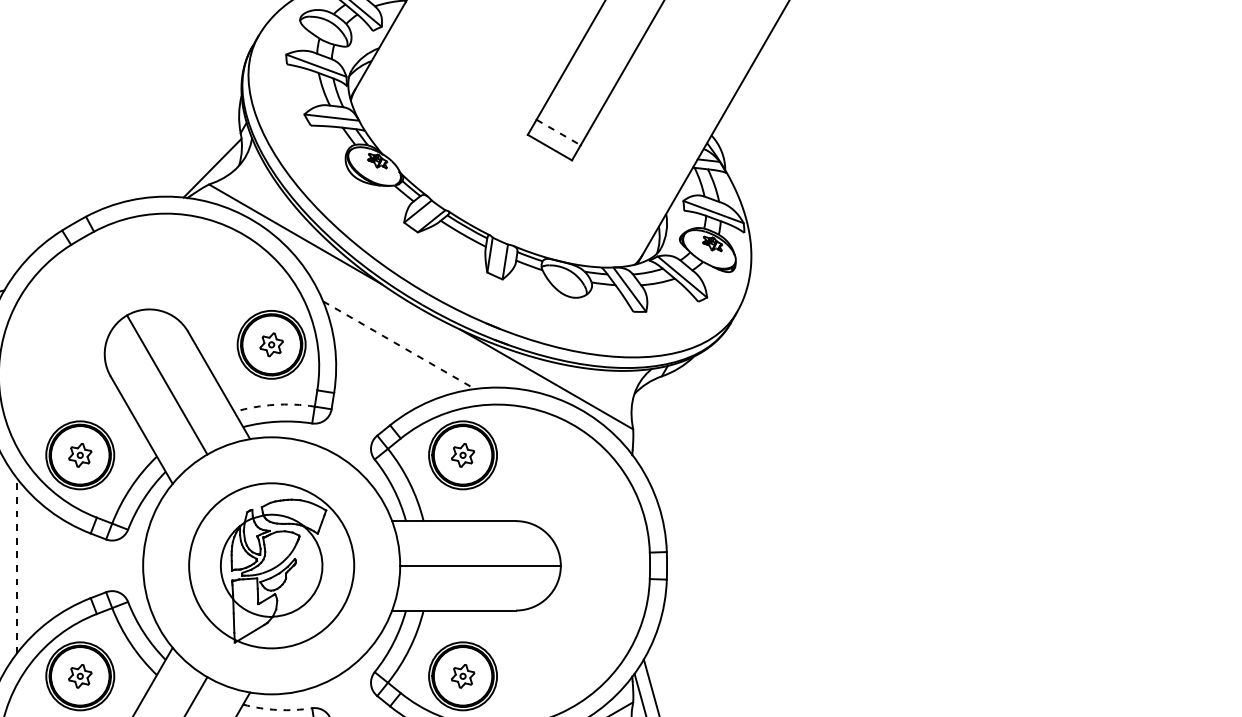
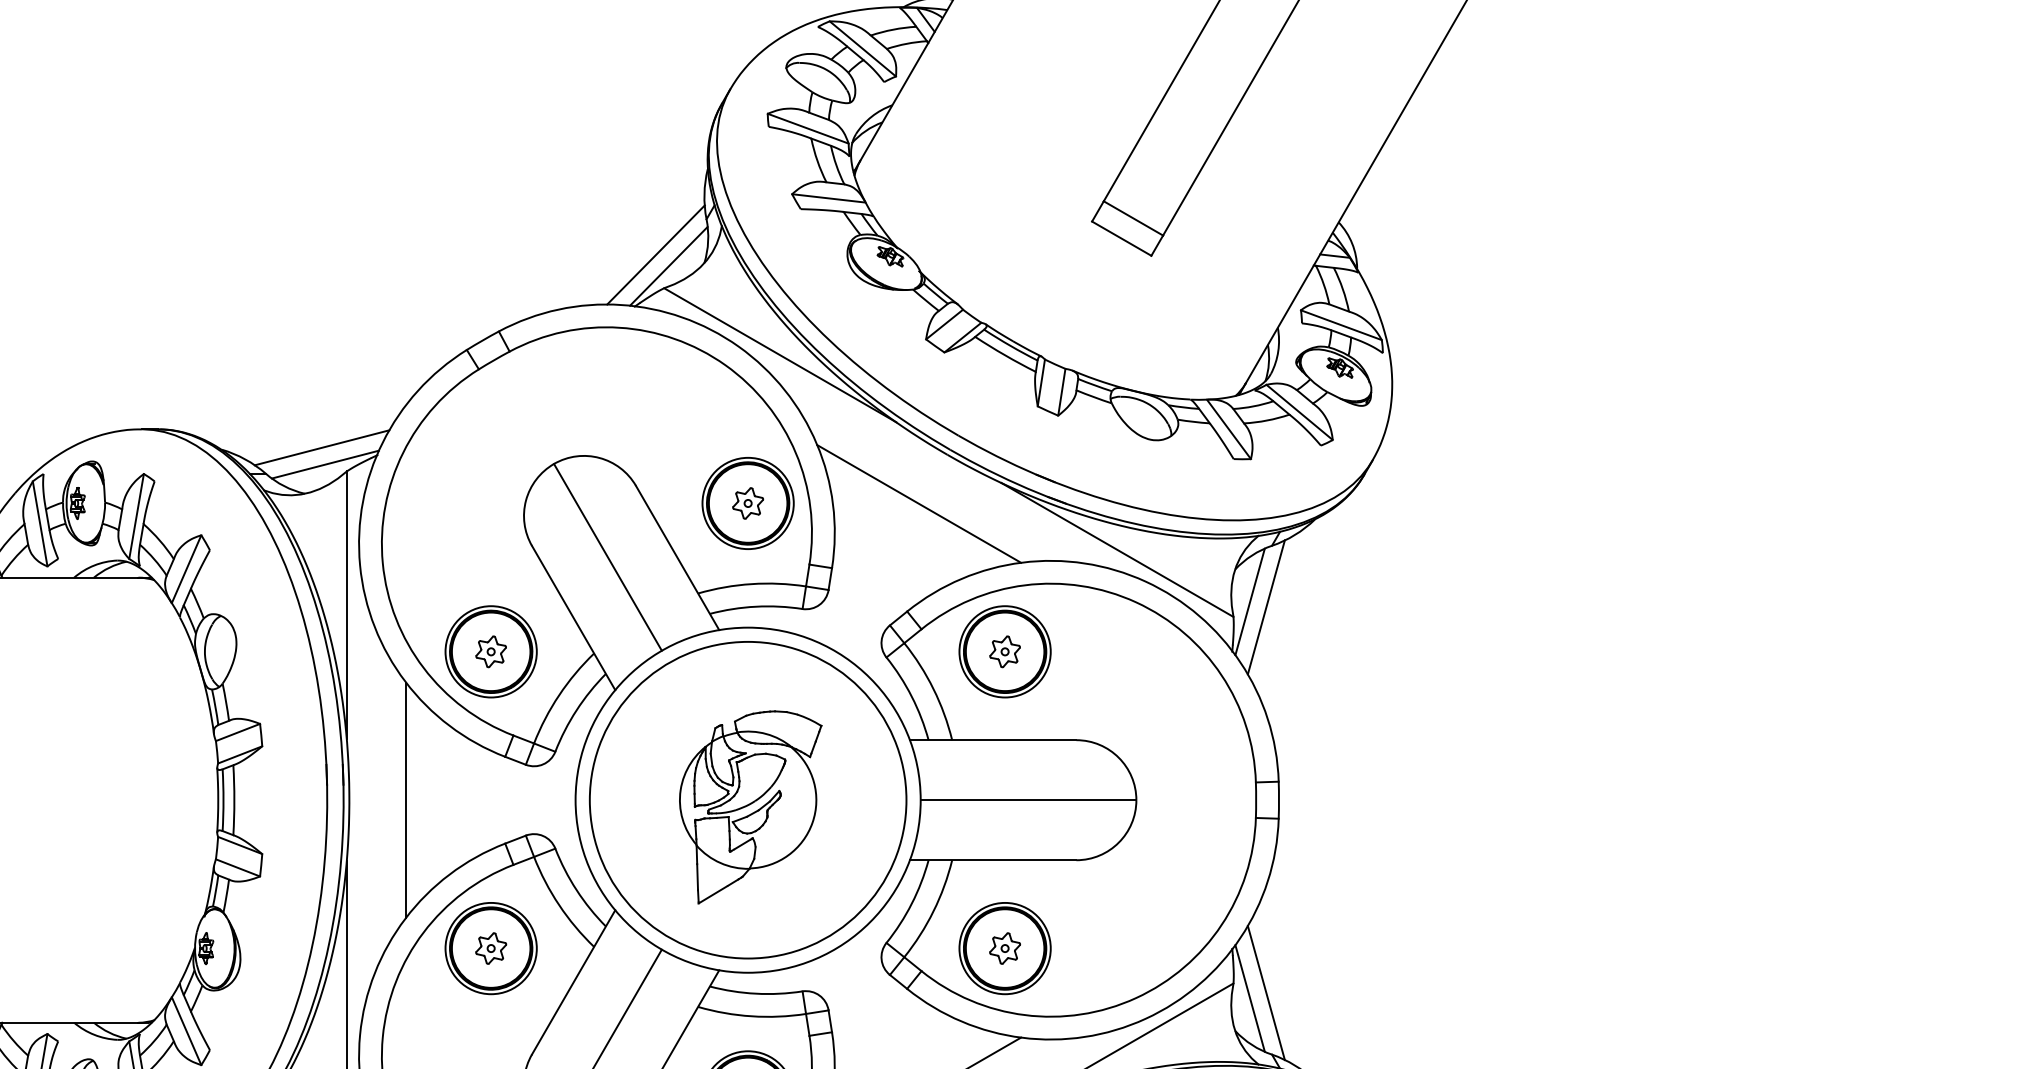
line: (558, 132) -> (1133, 218), dashed -> solid
line: (202, 159) -> (655, 254), added
line: (399, 344) -> (919, 503), dashed -> solid
arc: (274, 405) -> (751, 584), dashed -> solid
line: (645, 417) -> (1249, 601), added
line: (656, 422) -> (1265, 607), added
circle: (271, 565) -> (747, 799), size x1.43
line: (17, 566) -> (406, 800), dashed -> solid
arc: (277, 709) -> (756, 993), dashed -> solid

